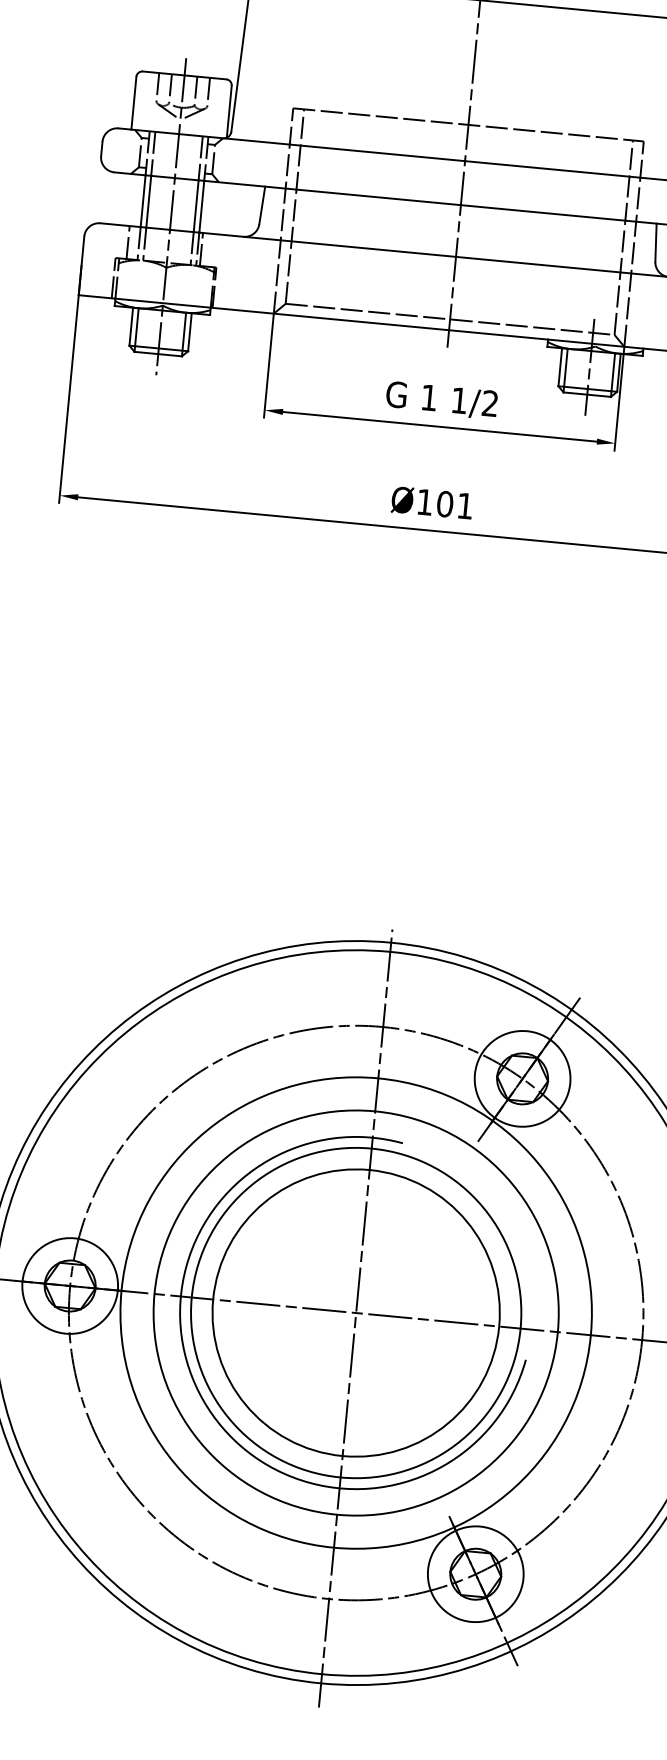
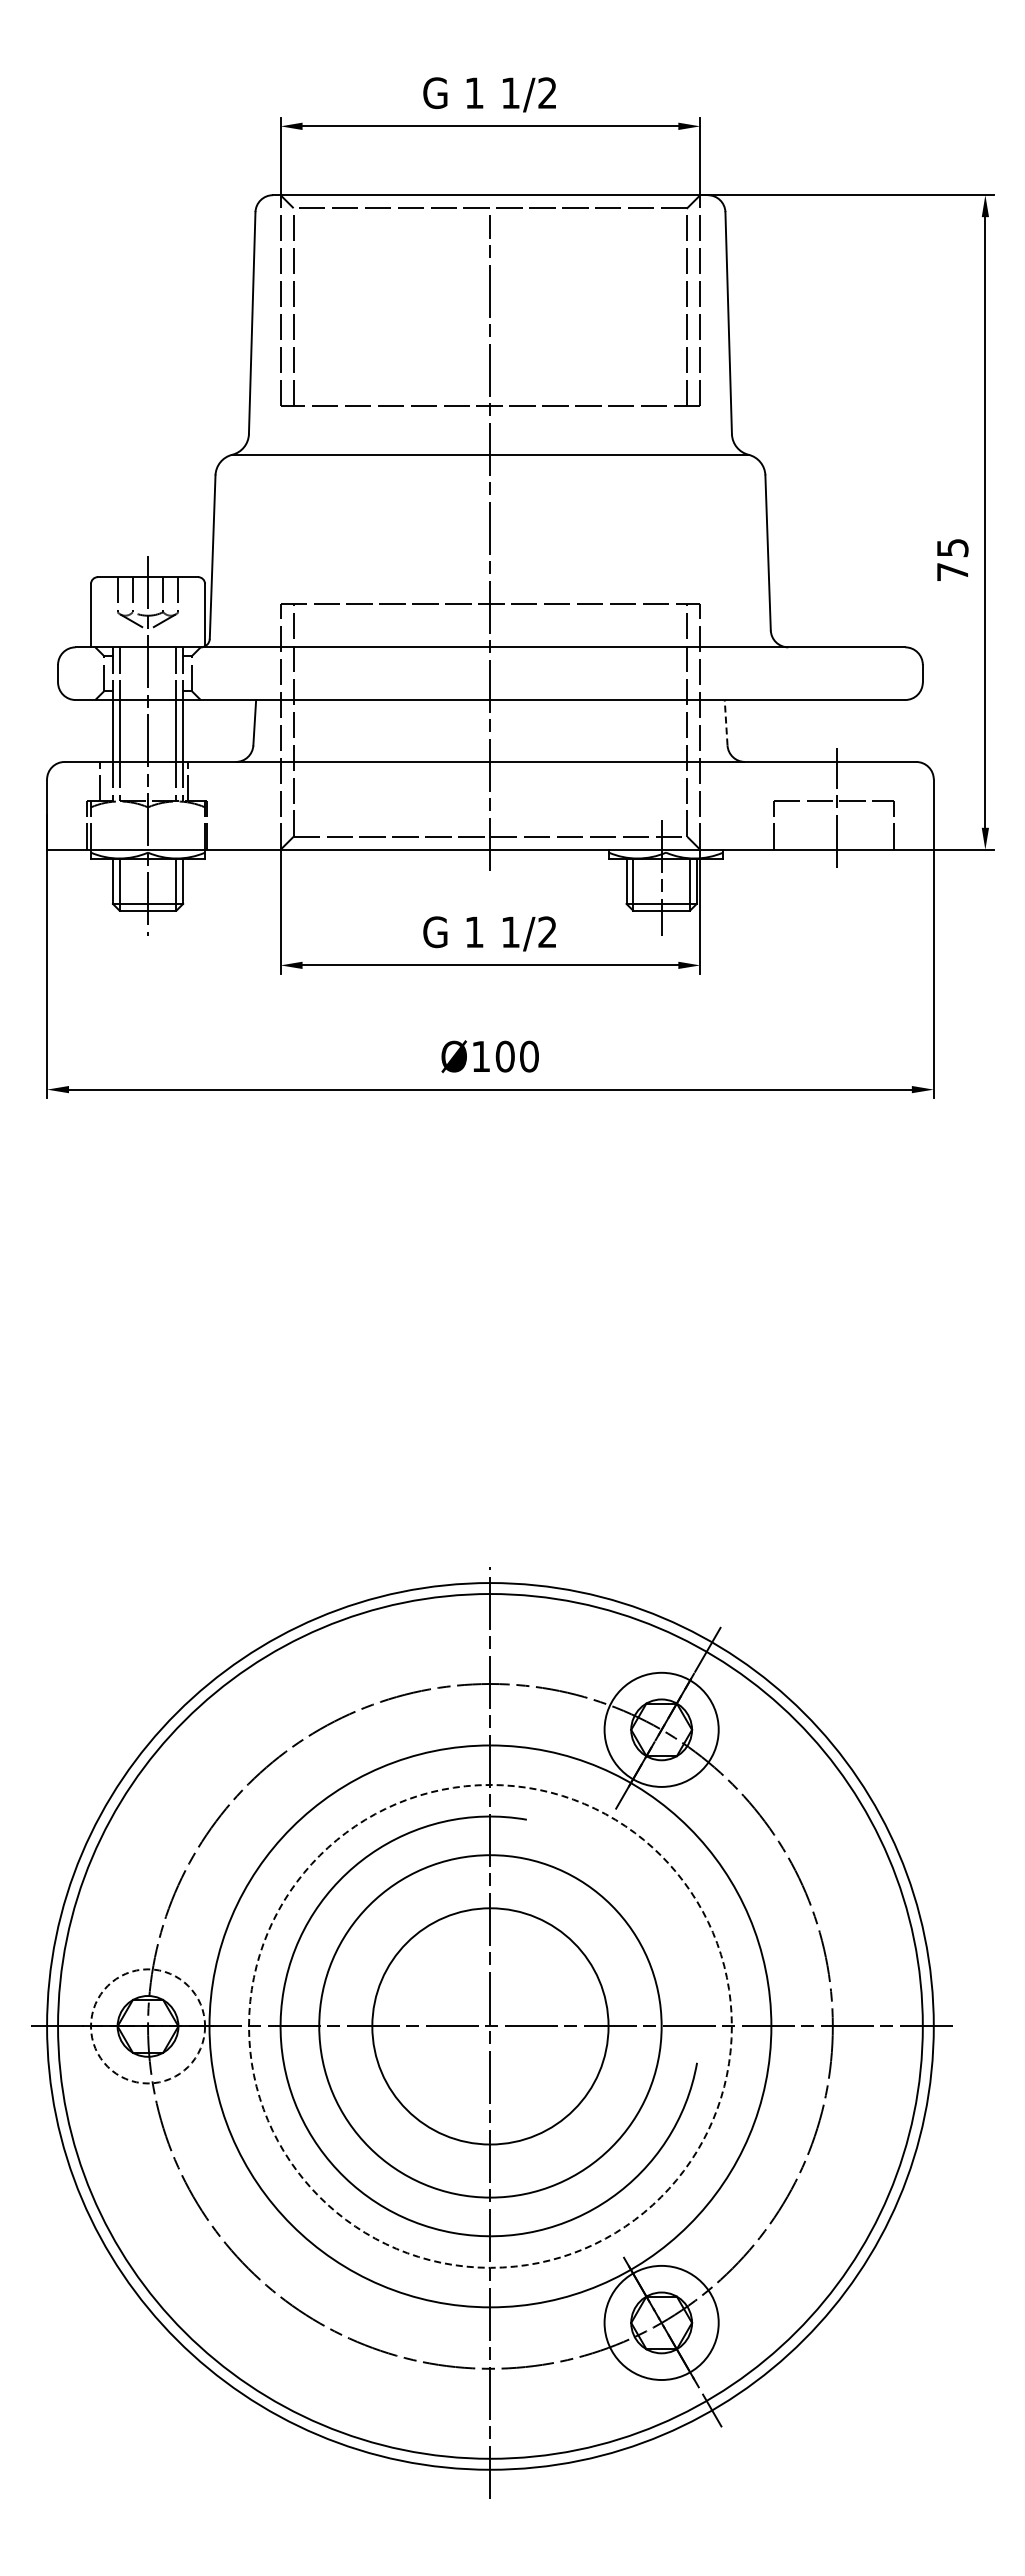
line: (656, 242) -> (726, 722), solid -> dashed
text: (465, 505) -> (529, 1056), Ø101 -> Ø100
circle: (69, 1286) -> (147, 2026), solid -> dashed
circle: (356, 1312) -> (490, 2025), solid -> dashed
circle: (356, 1313) -> (490, 2026), size x0.6

